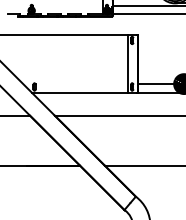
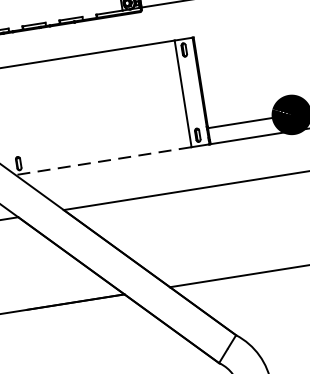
line: (79, 92) -> (102, 160), solid -> dashed

